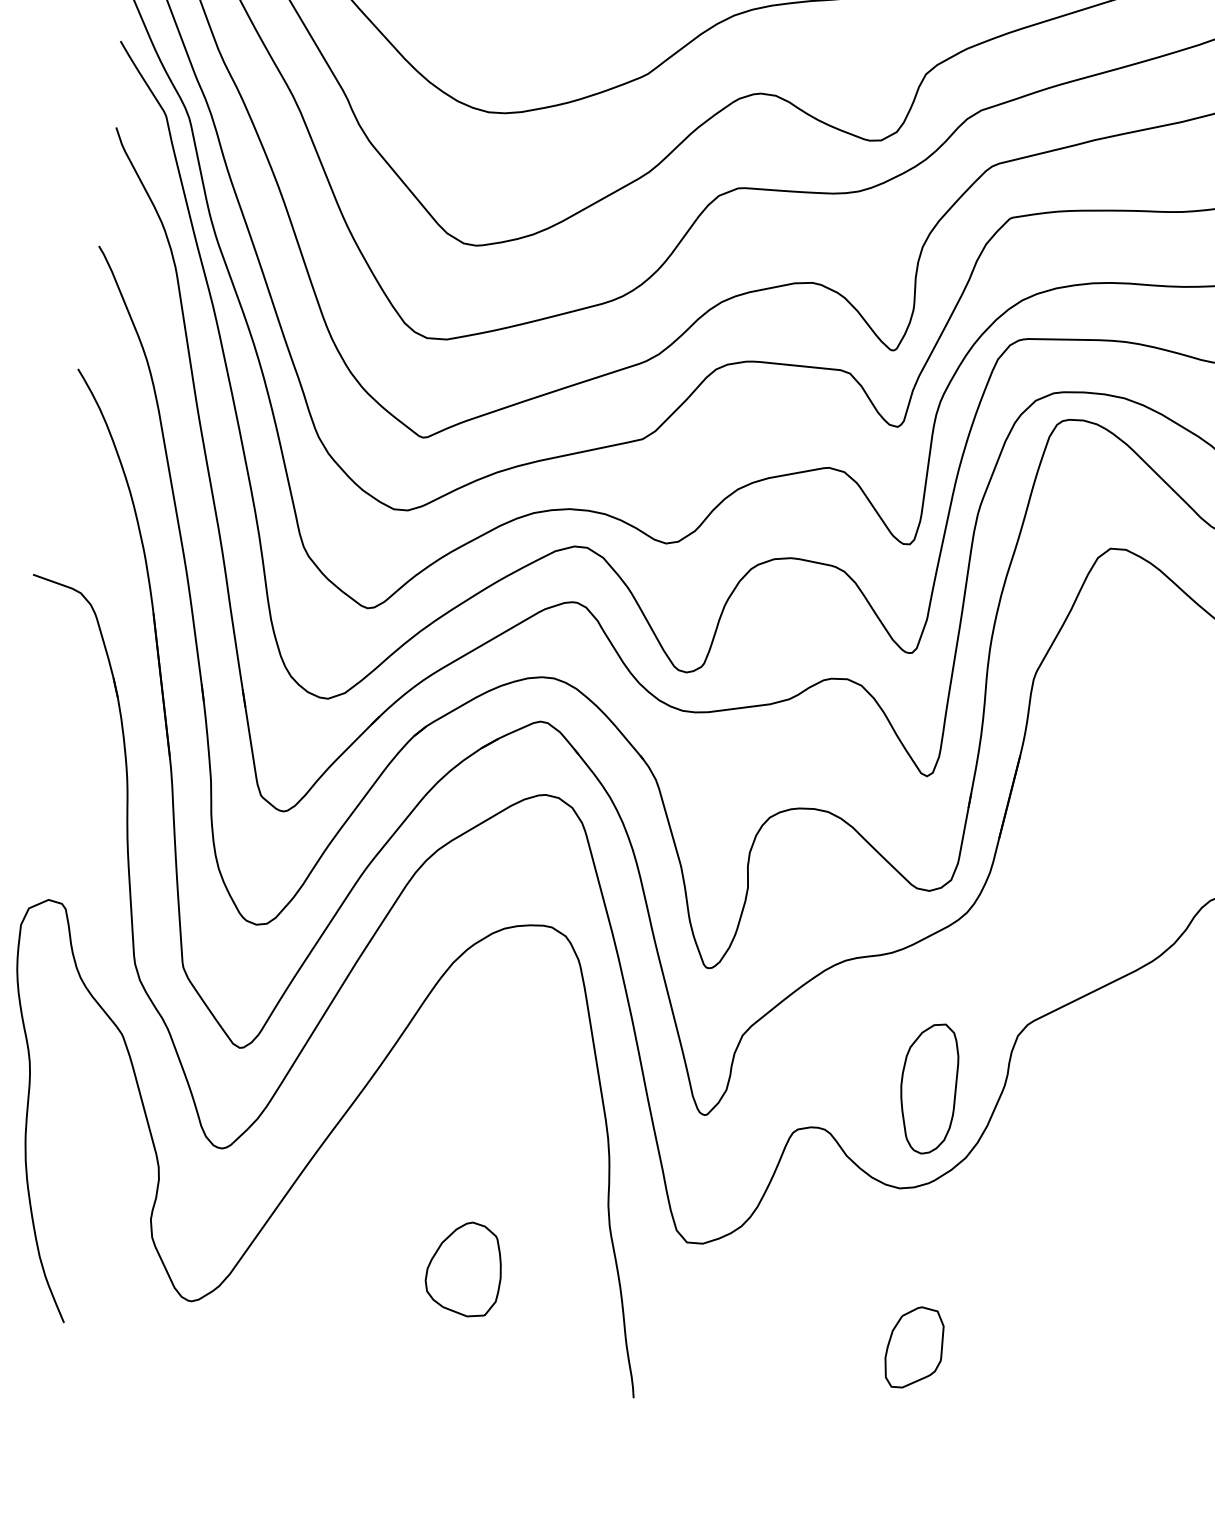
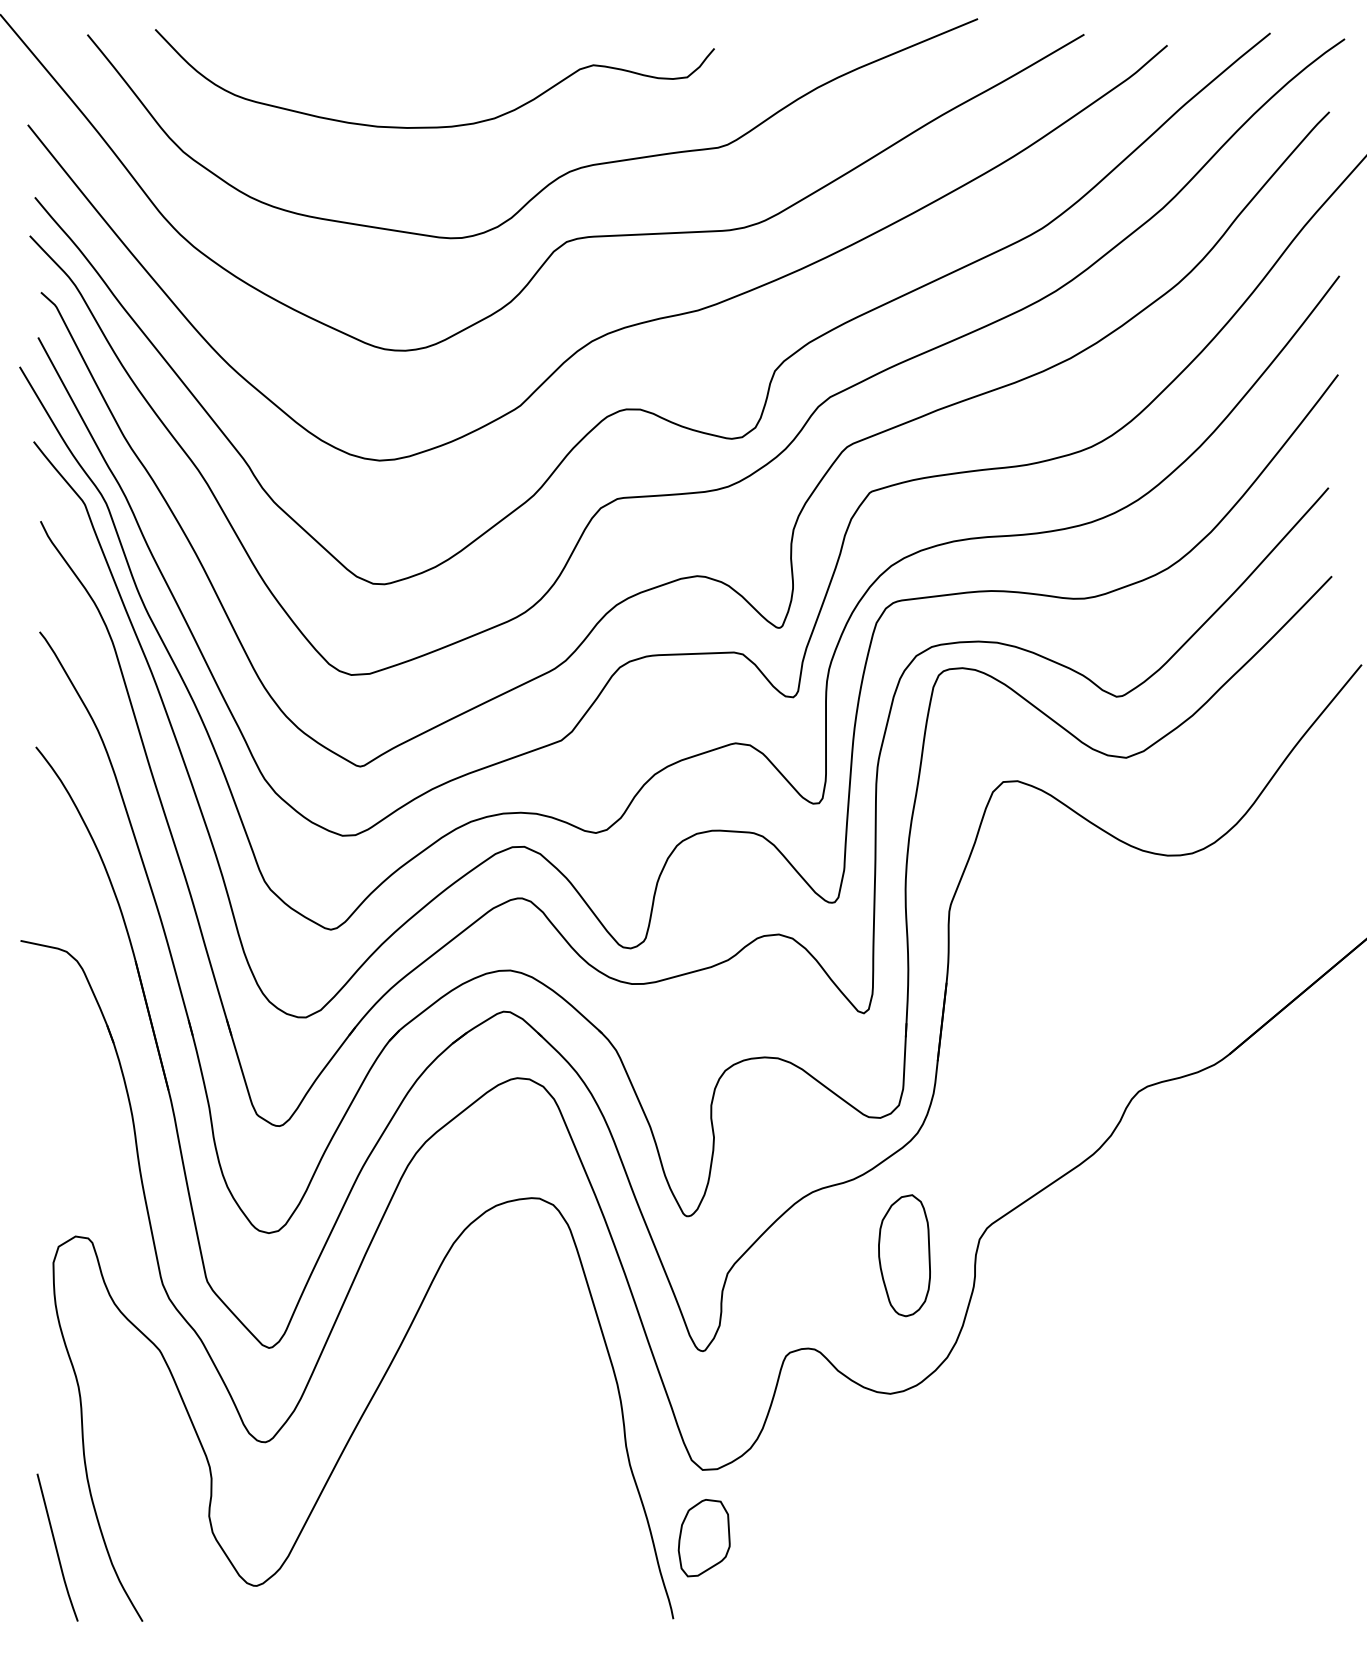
part: (928, 1088) -> (904, 1255), moved
part: (464, 1268) -> (502, 1521), removed
part: (913, 1348) -> (703, 1538), moved

